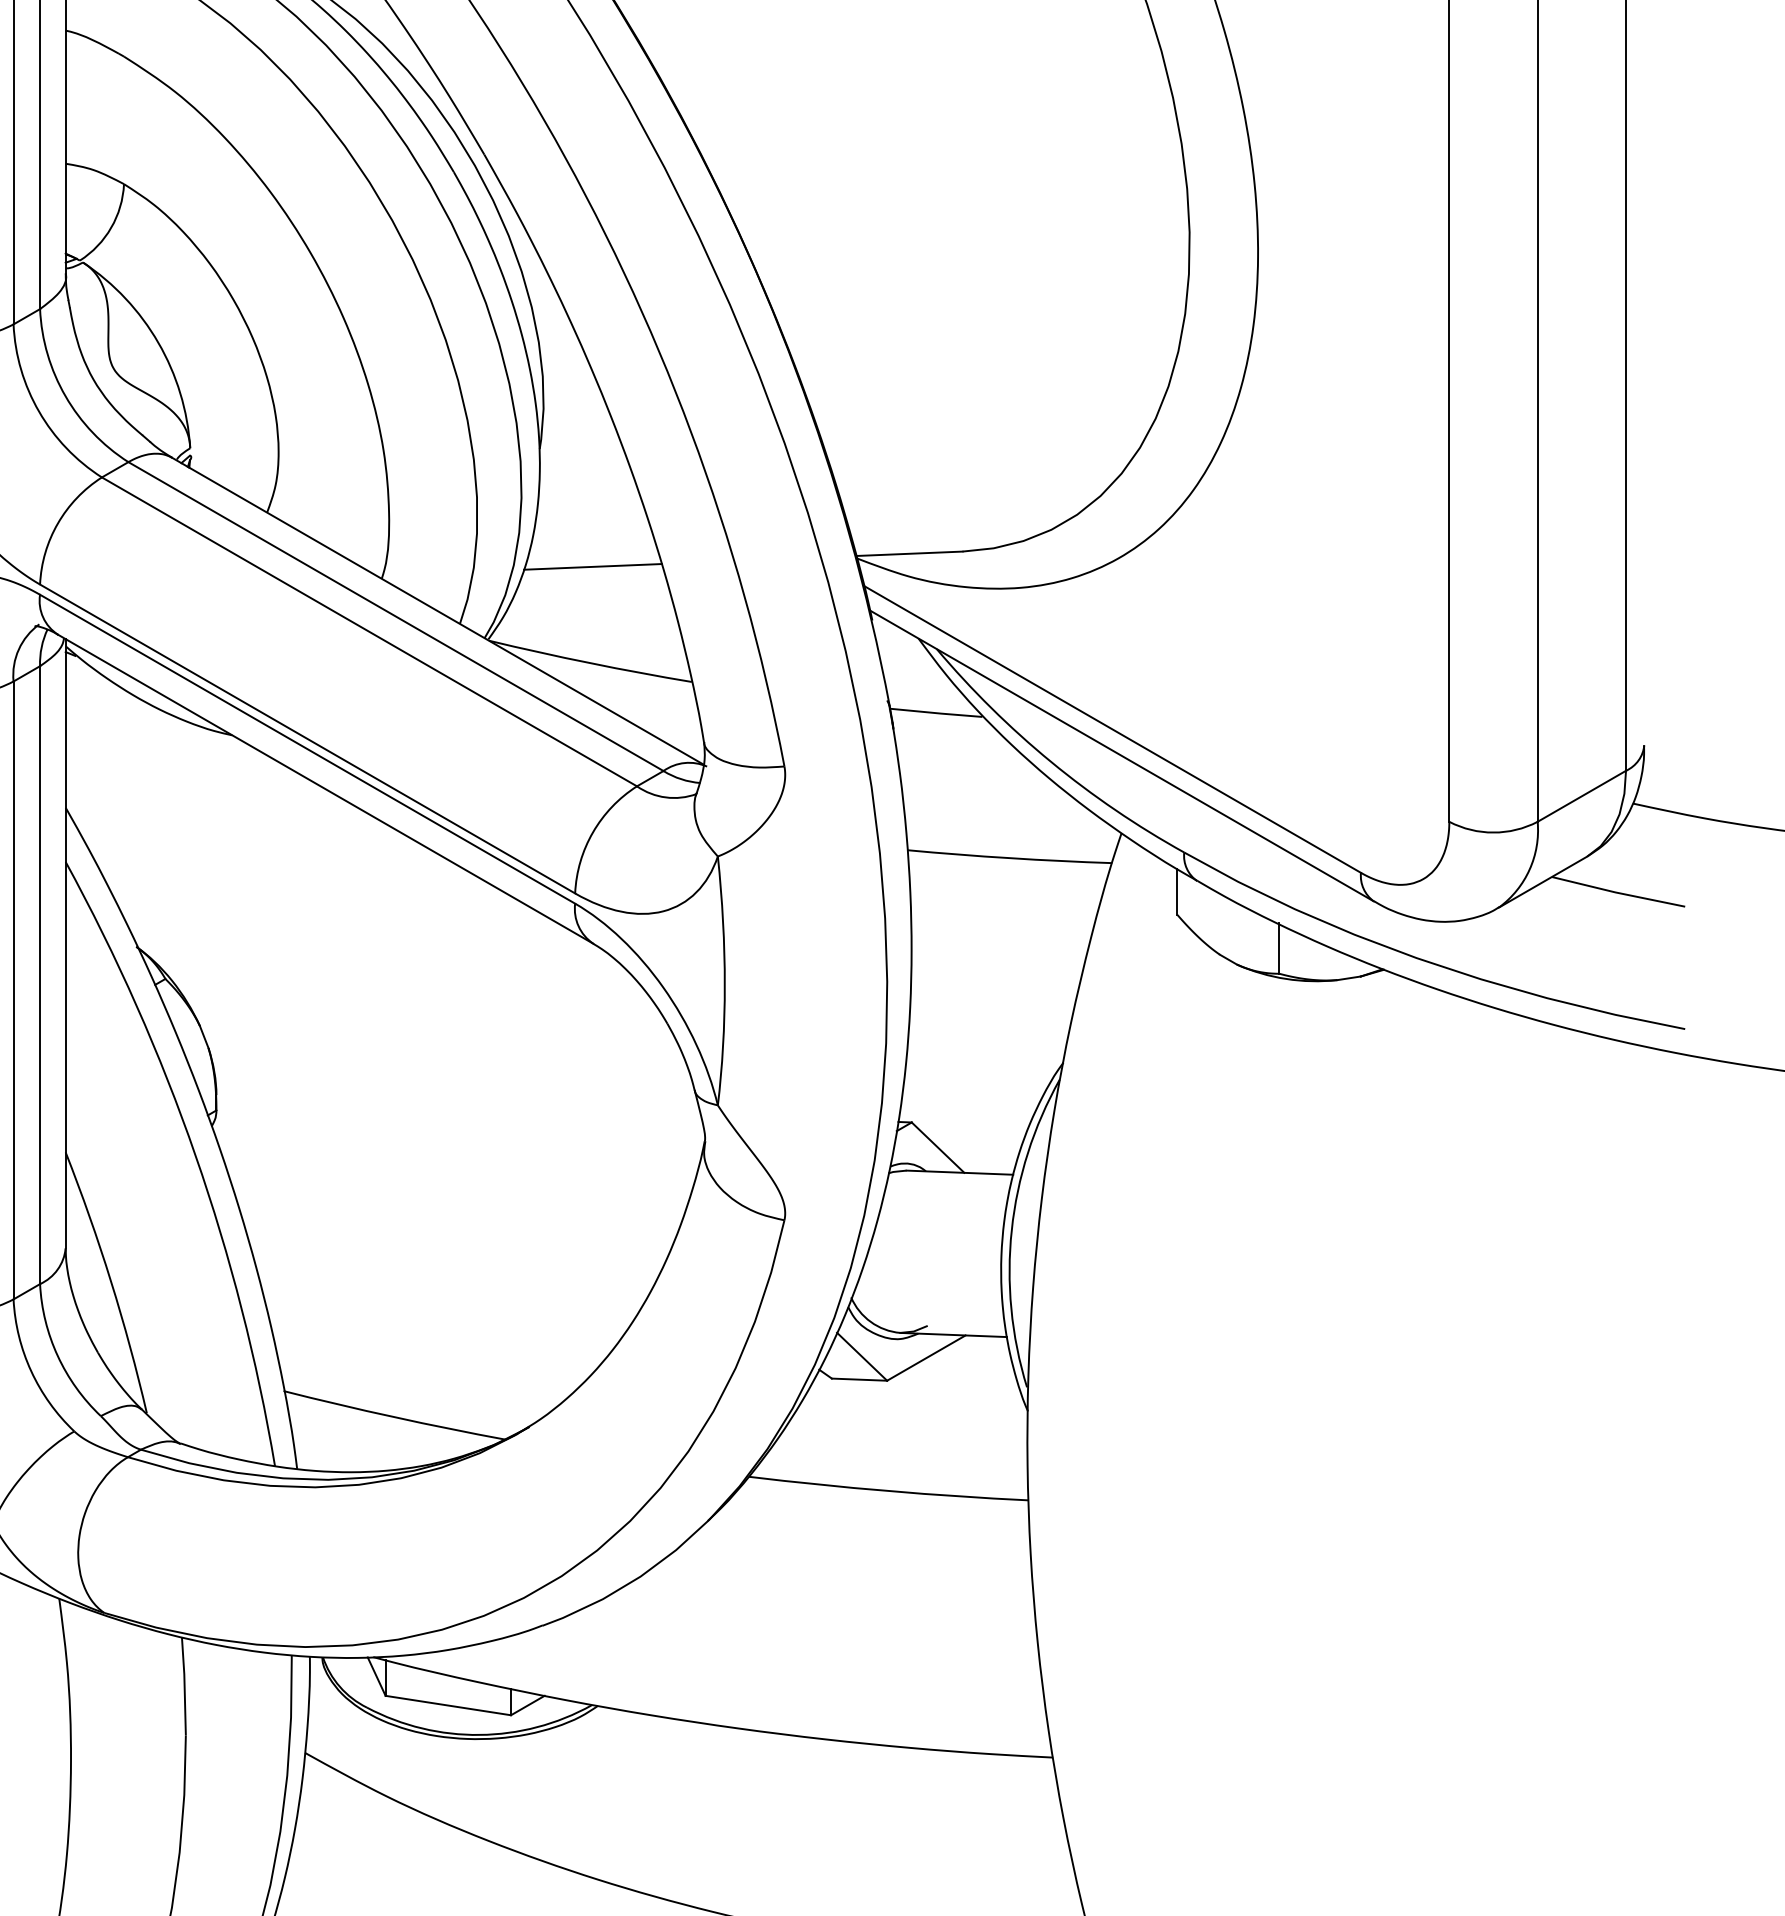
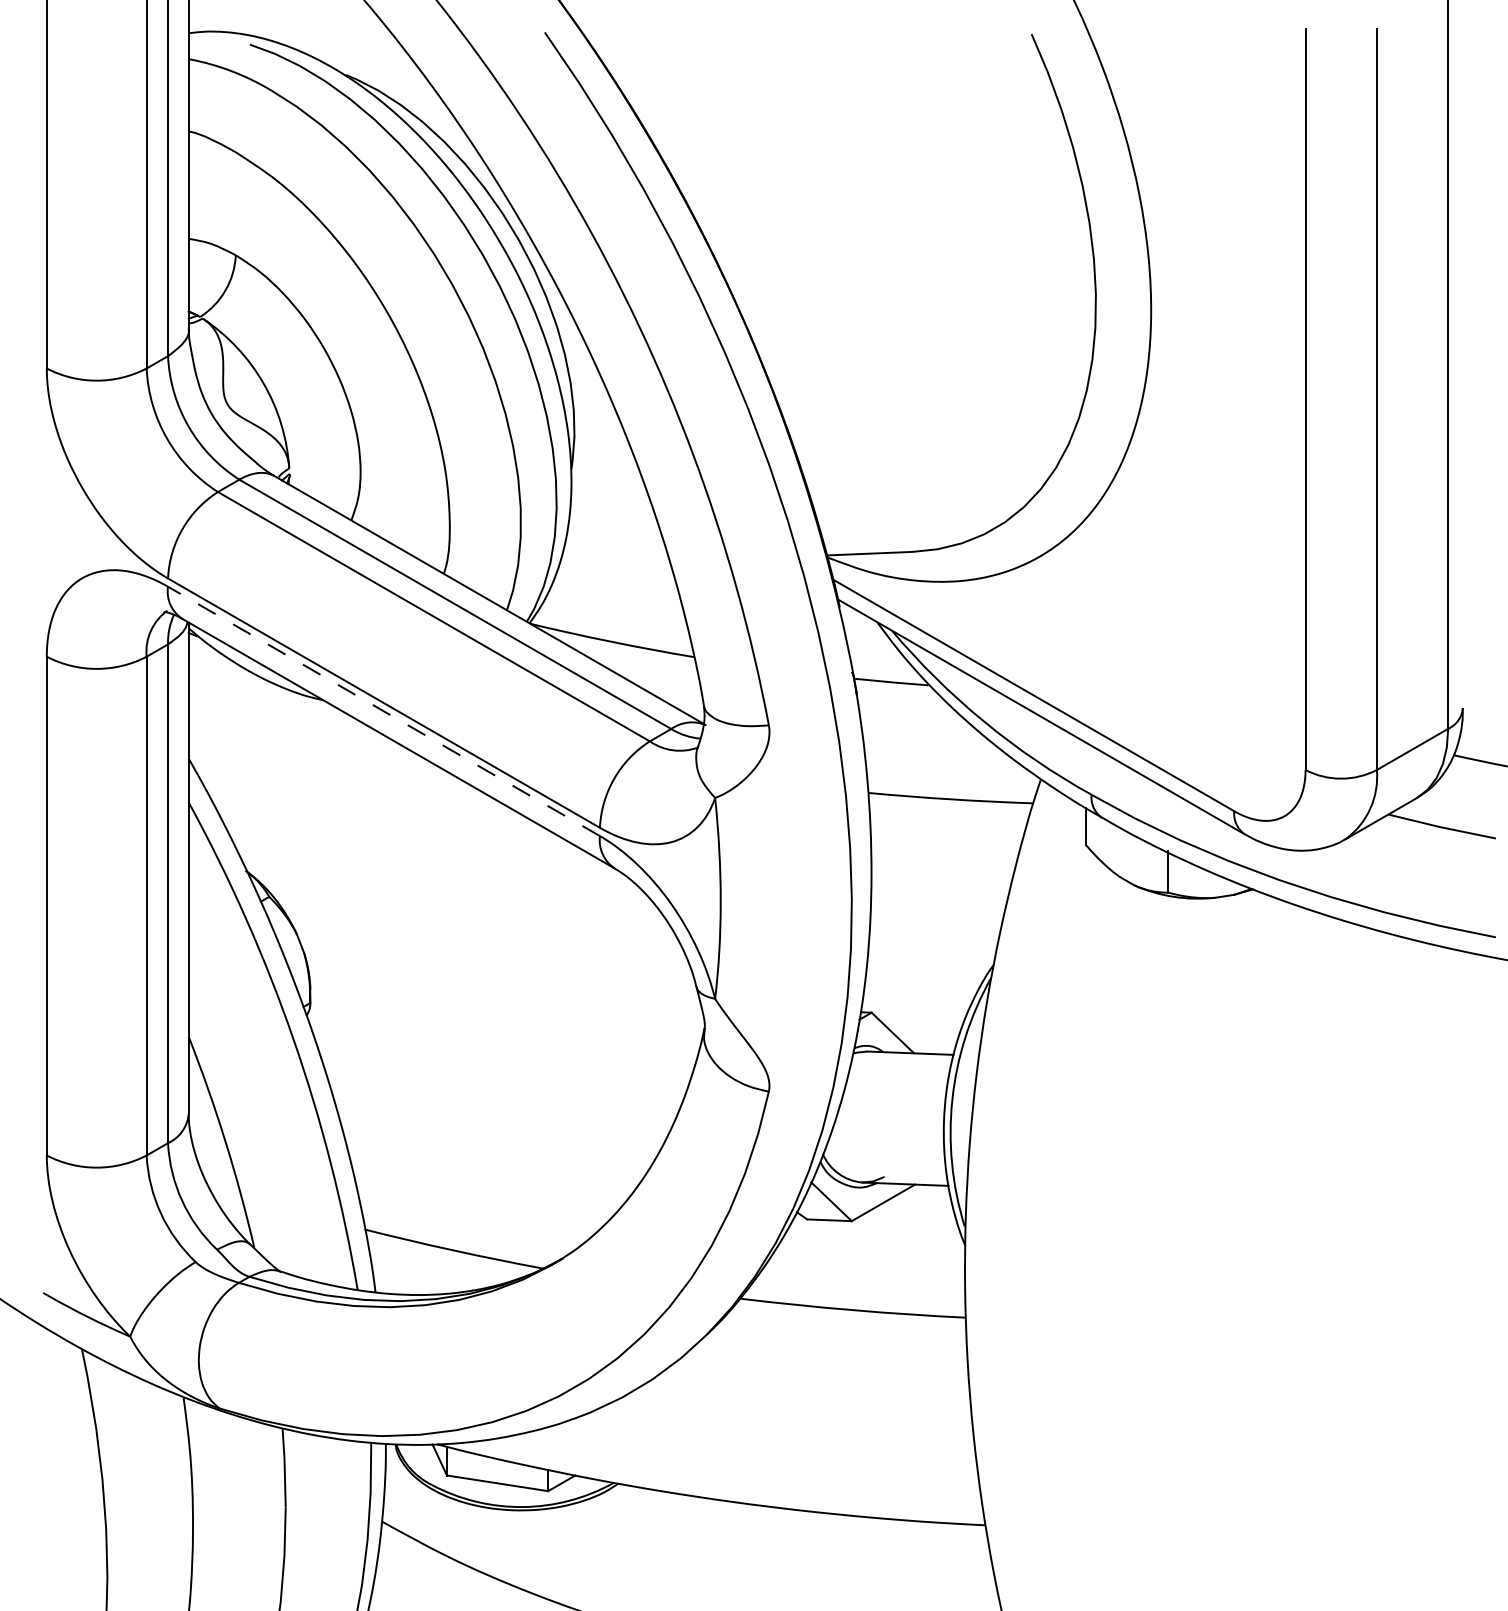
line: (591, 565) -> (613, 563), removed
line: (306, 749) -> (383, 711), solid -> dashed

